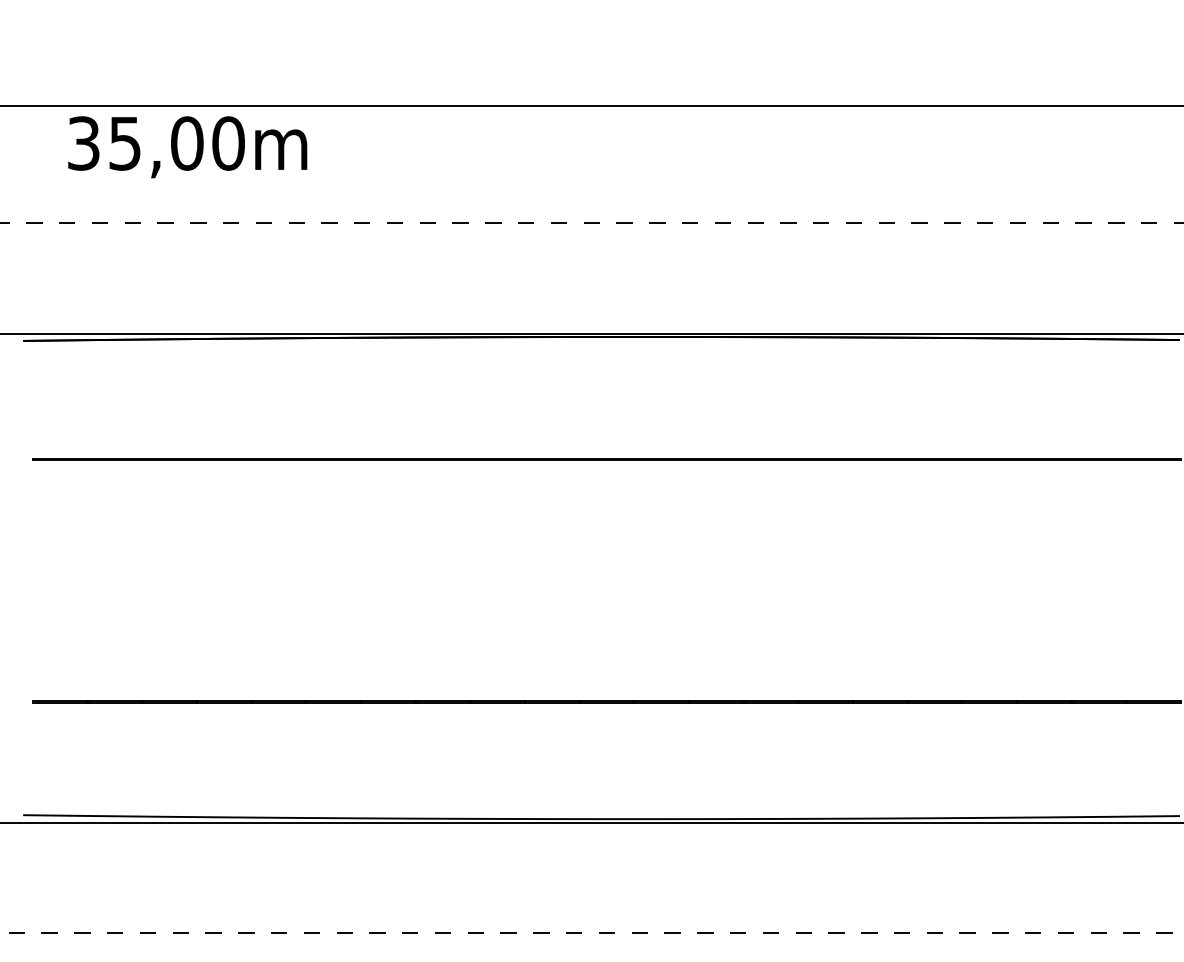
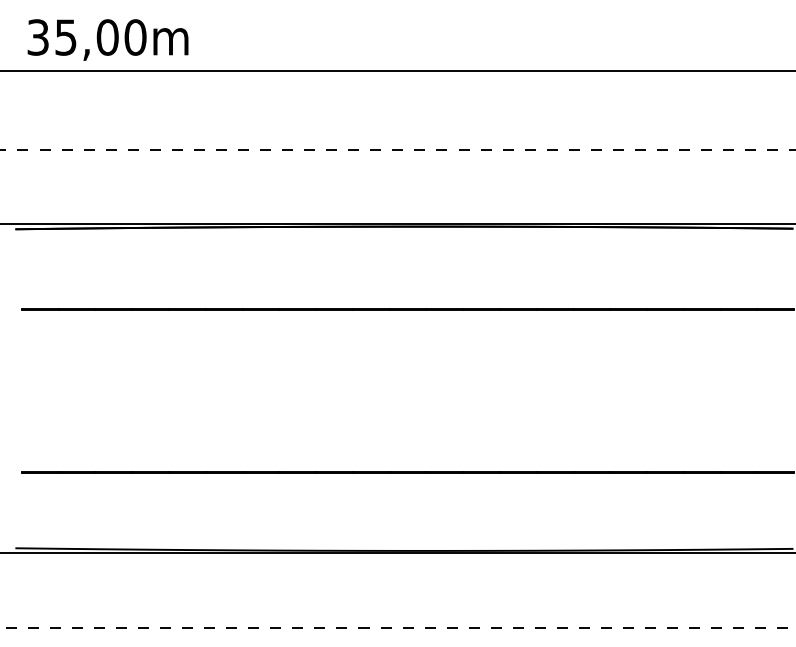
text: (186, 146) -> (107, 39), moved

